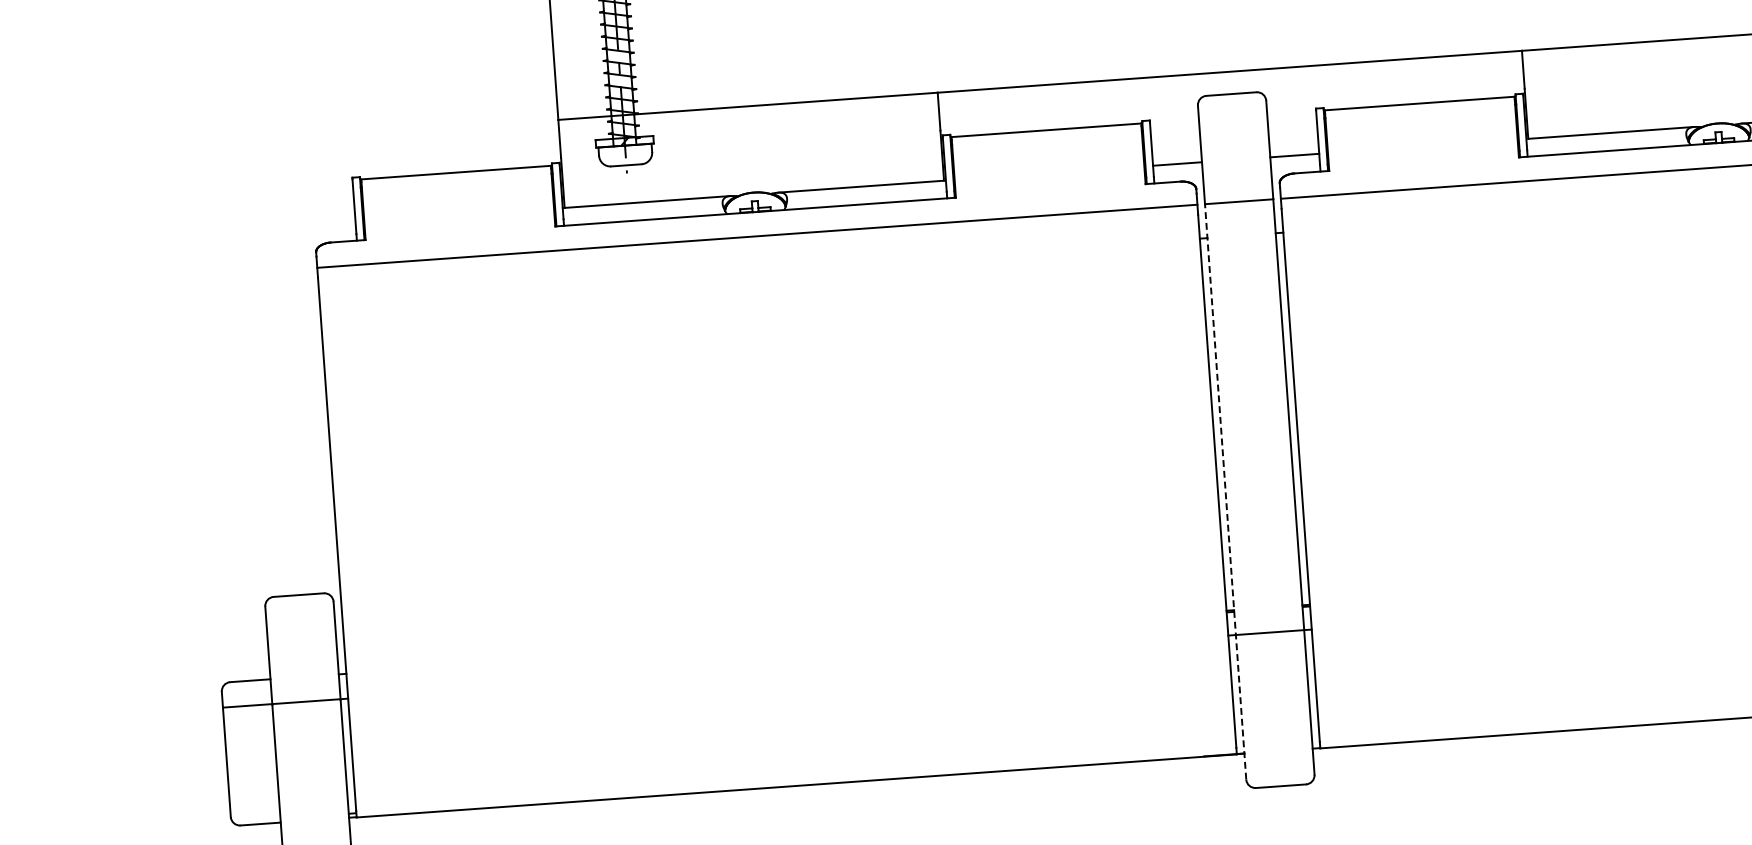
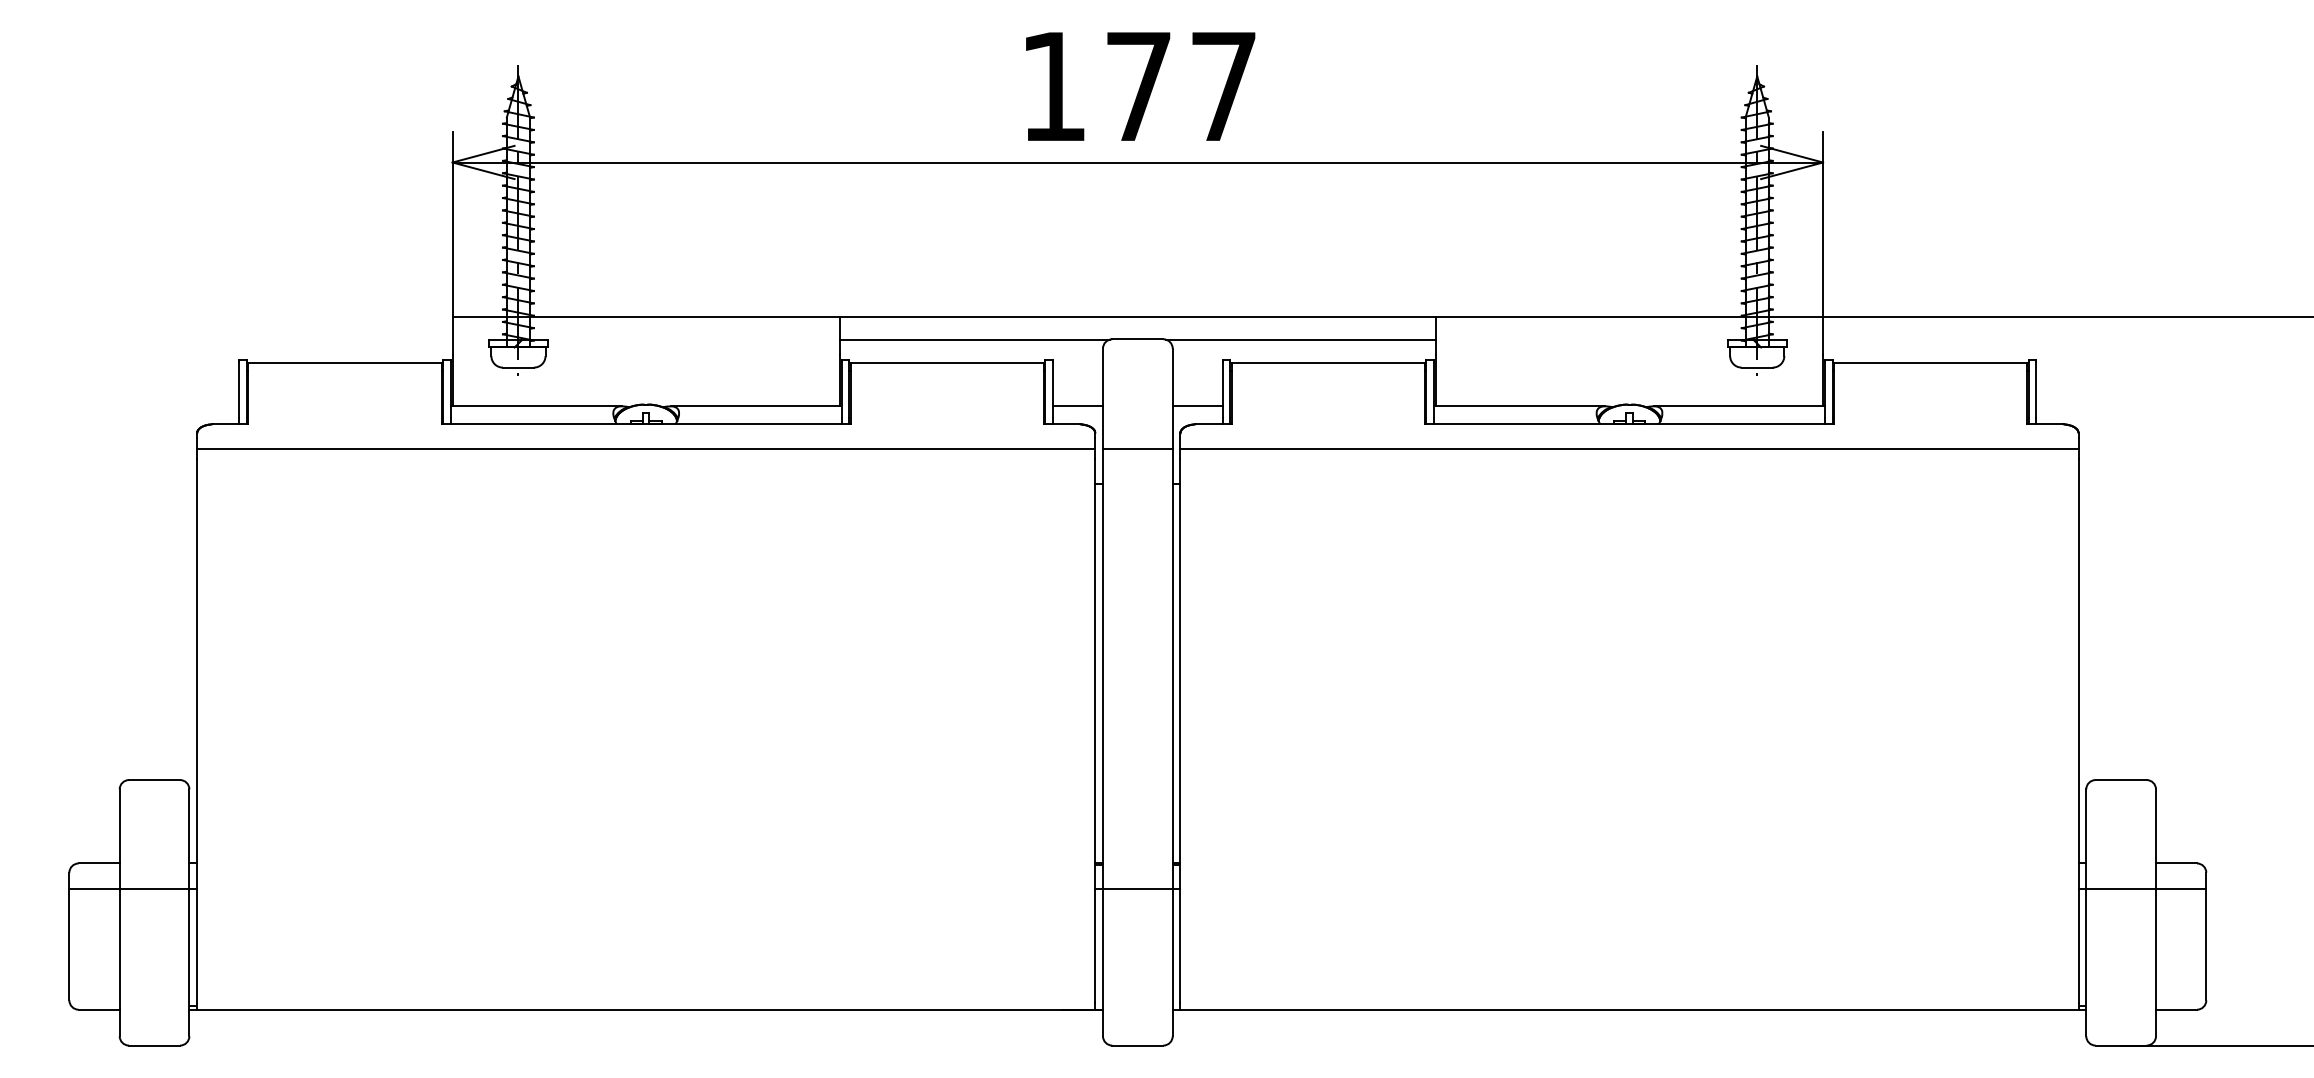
line: (1390, 82) -> (1300, 339), added
line: (1071, 105) -> (974, 339), added
line: (1226, 491) -> (1103, 742), dashed -> solid

